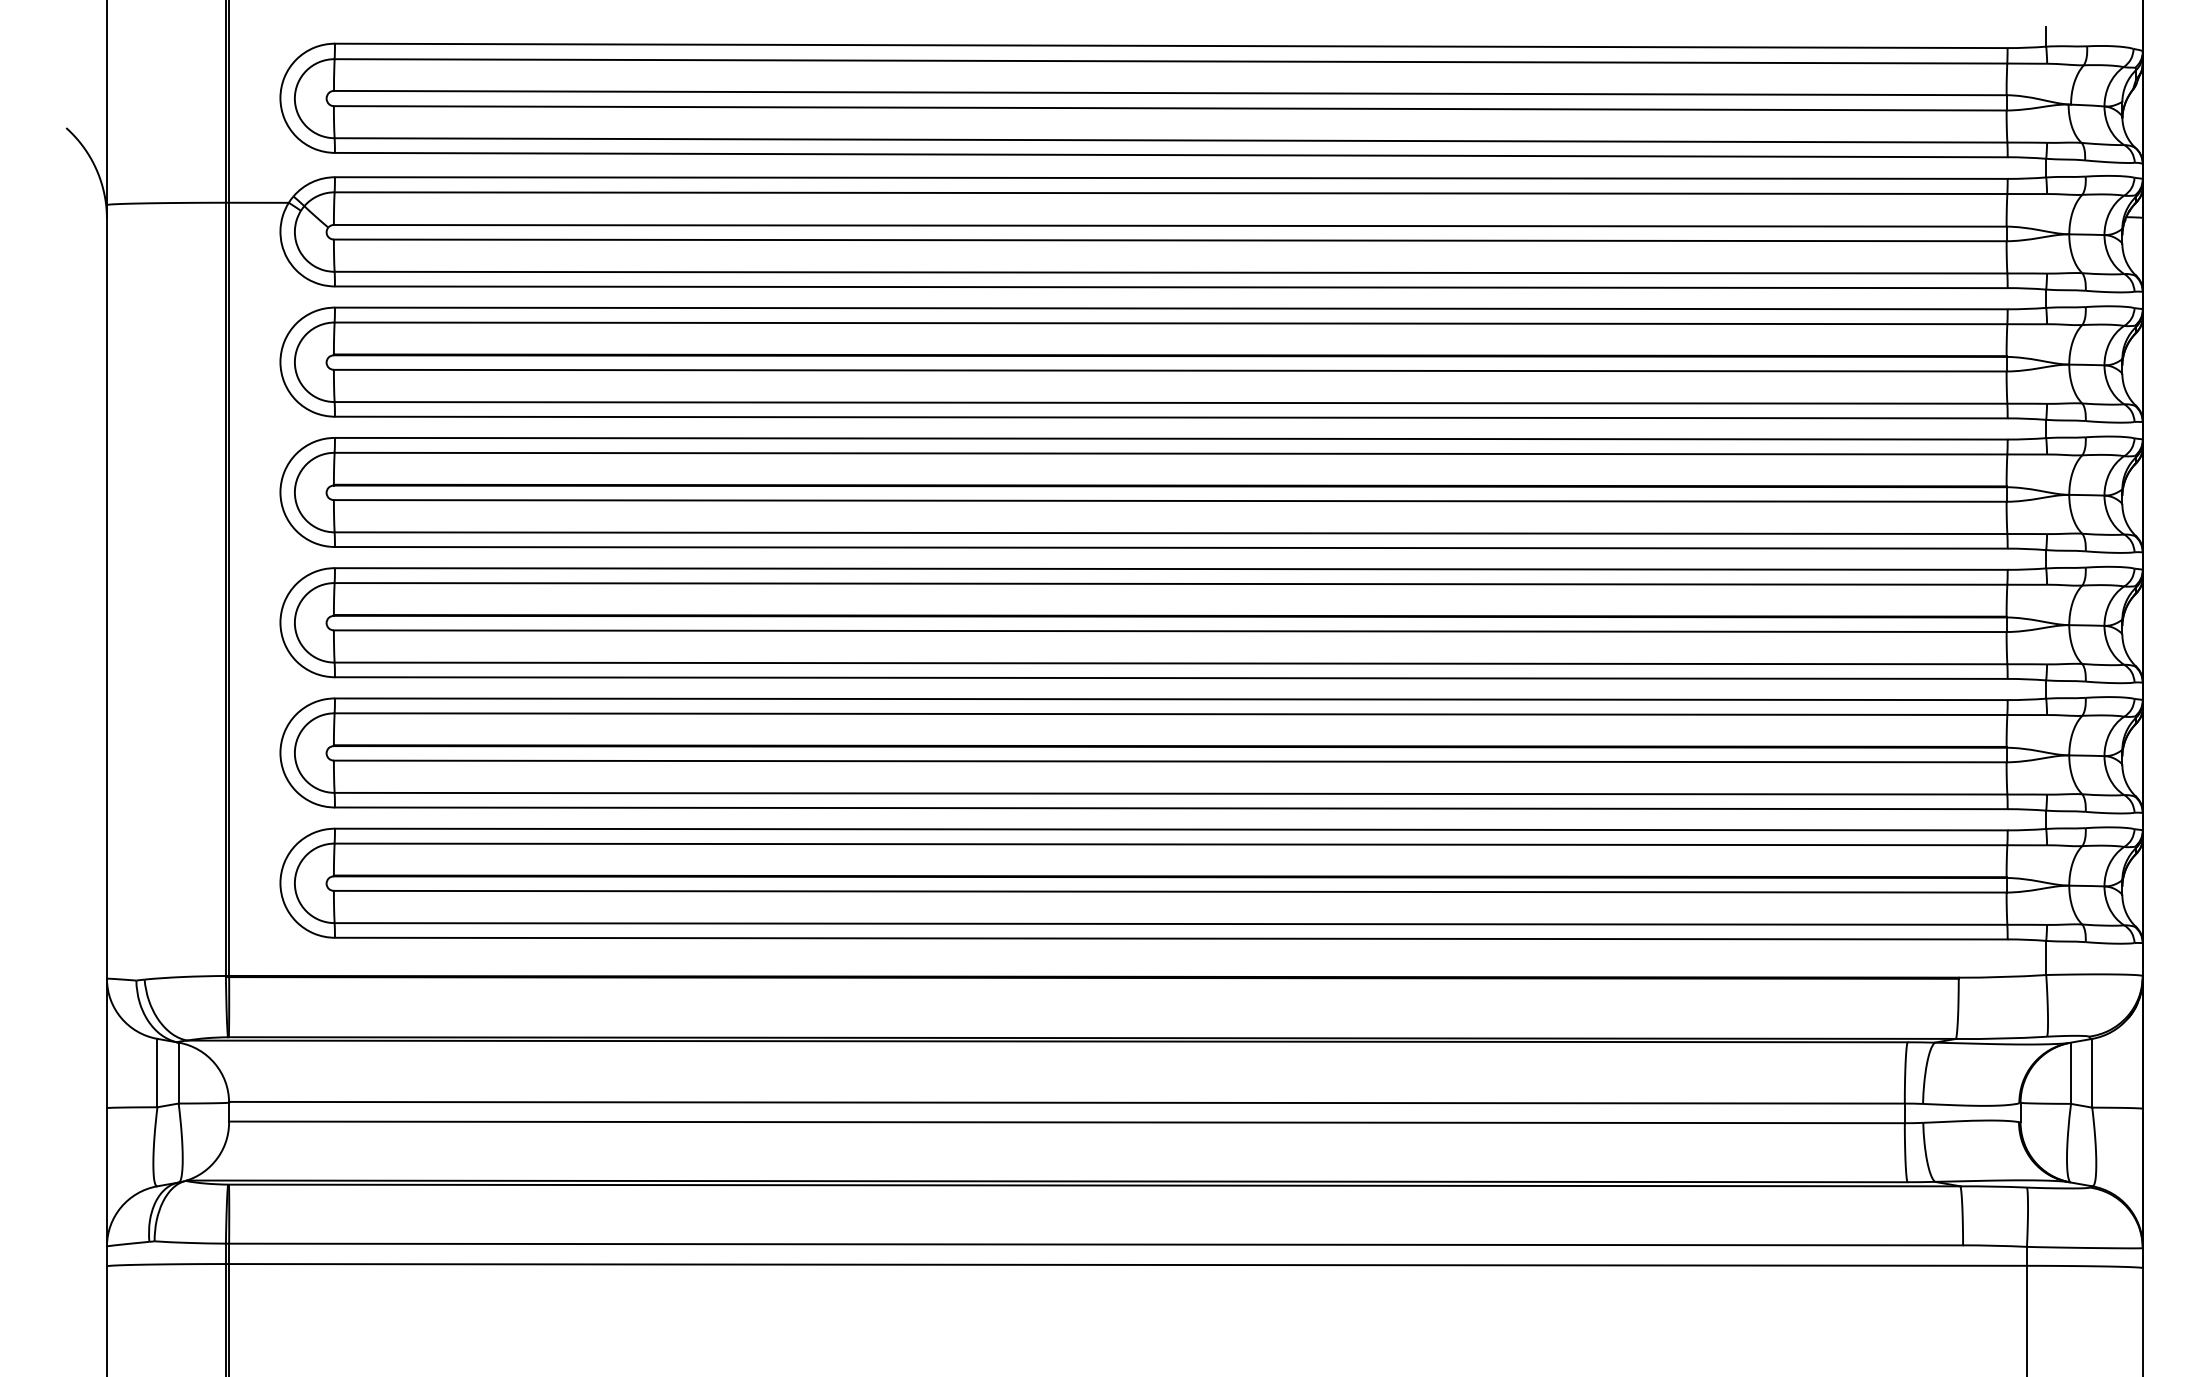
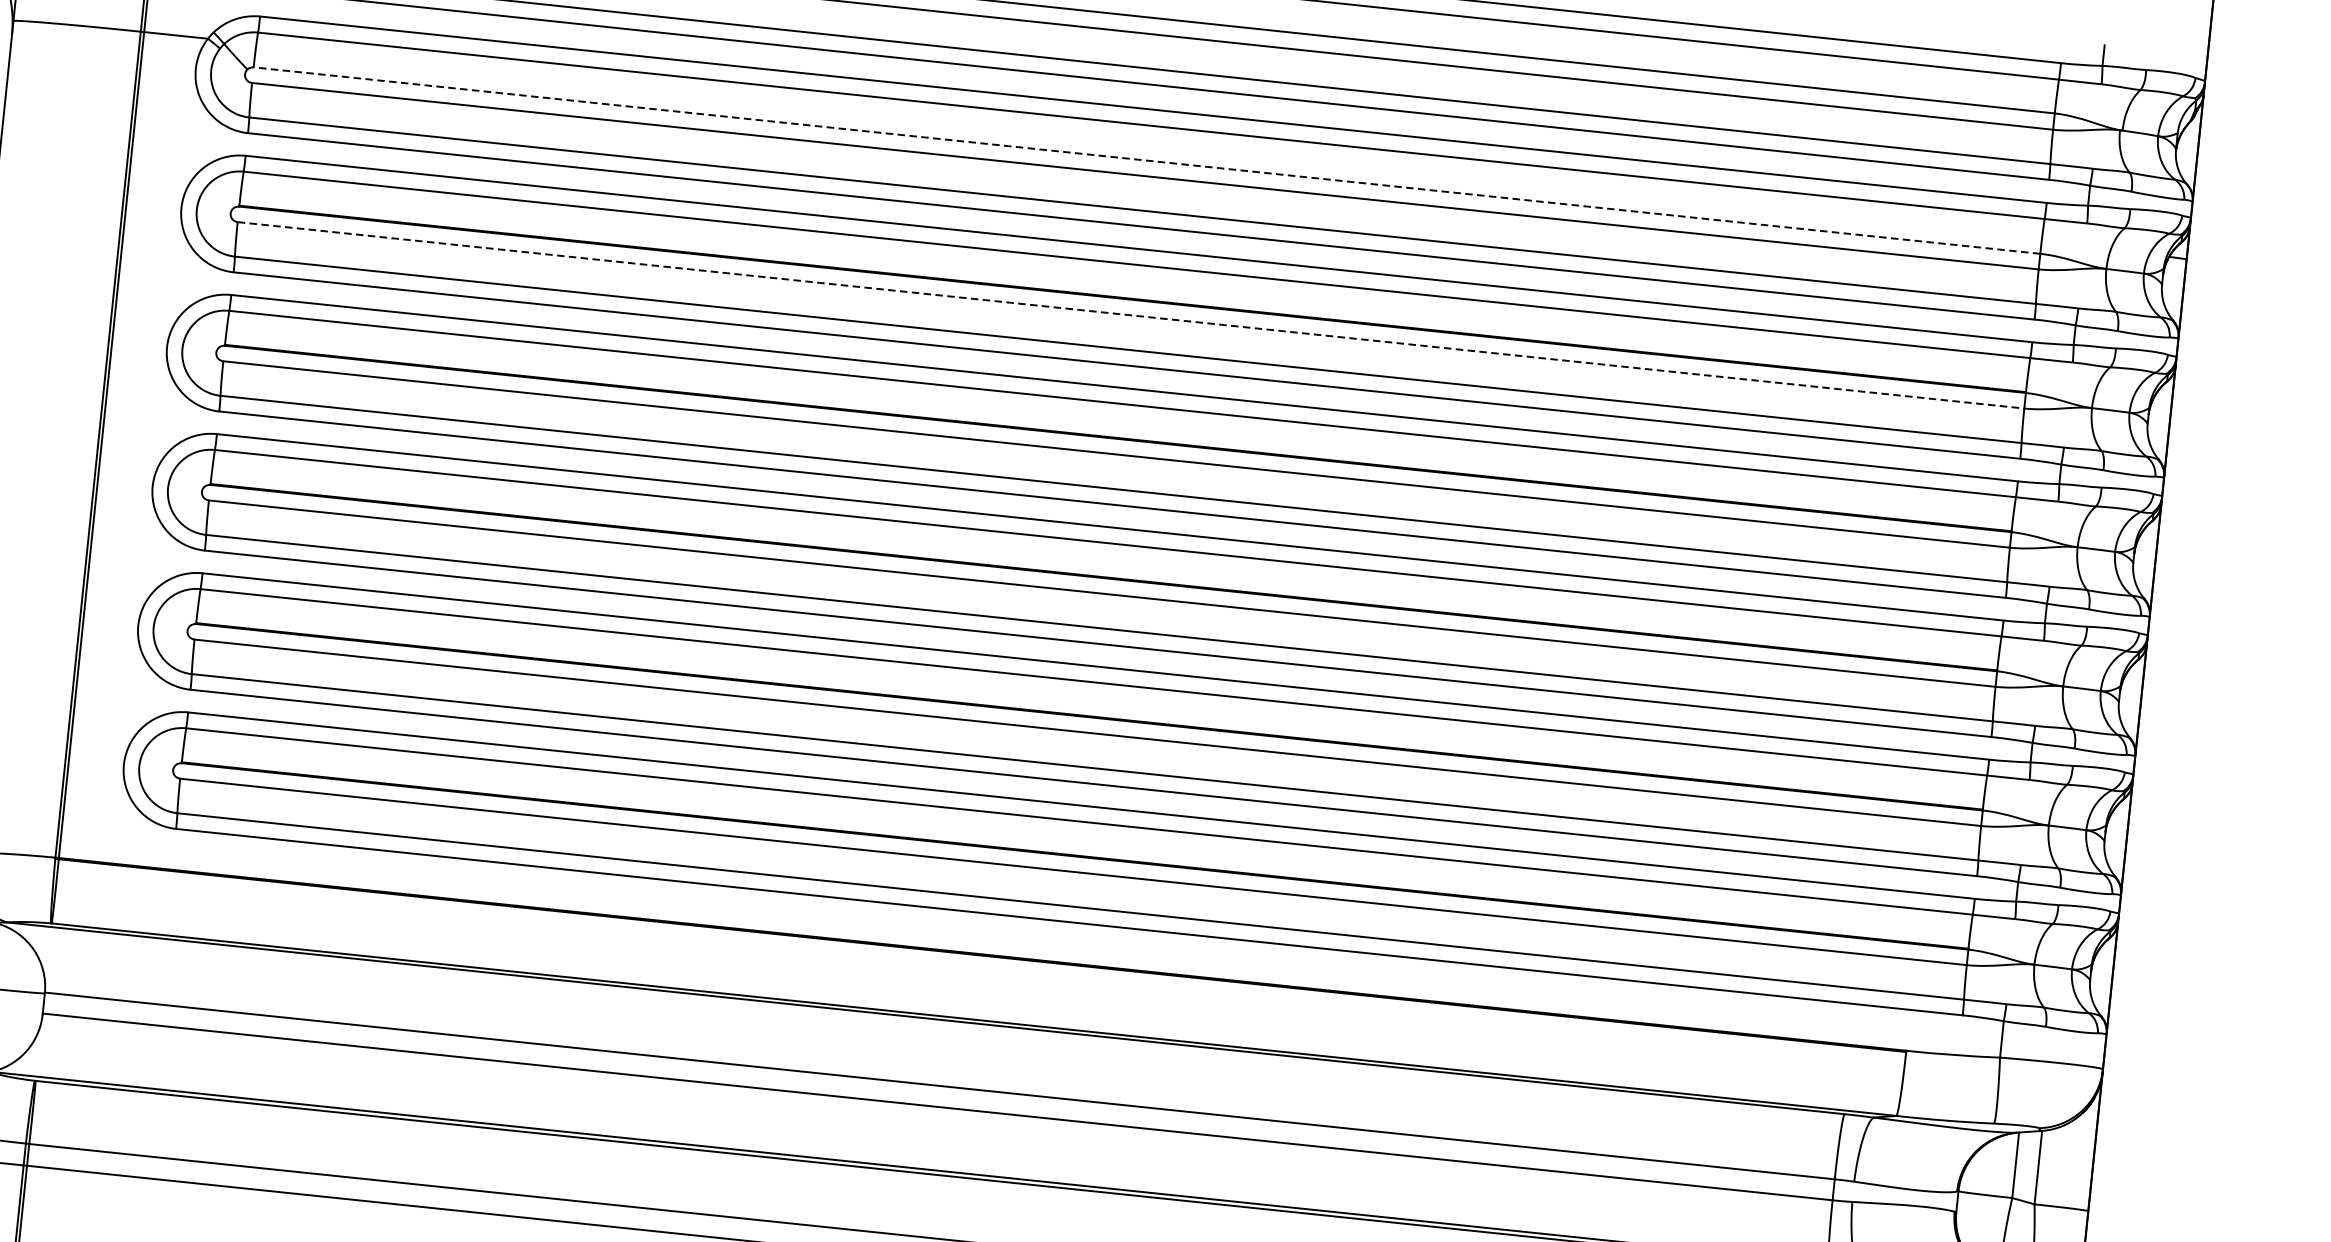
line: (1169, 225) -> (1146, 160), solid -> dashed
line: (1170, 370) -> (1131, 315), solid -> dashed

